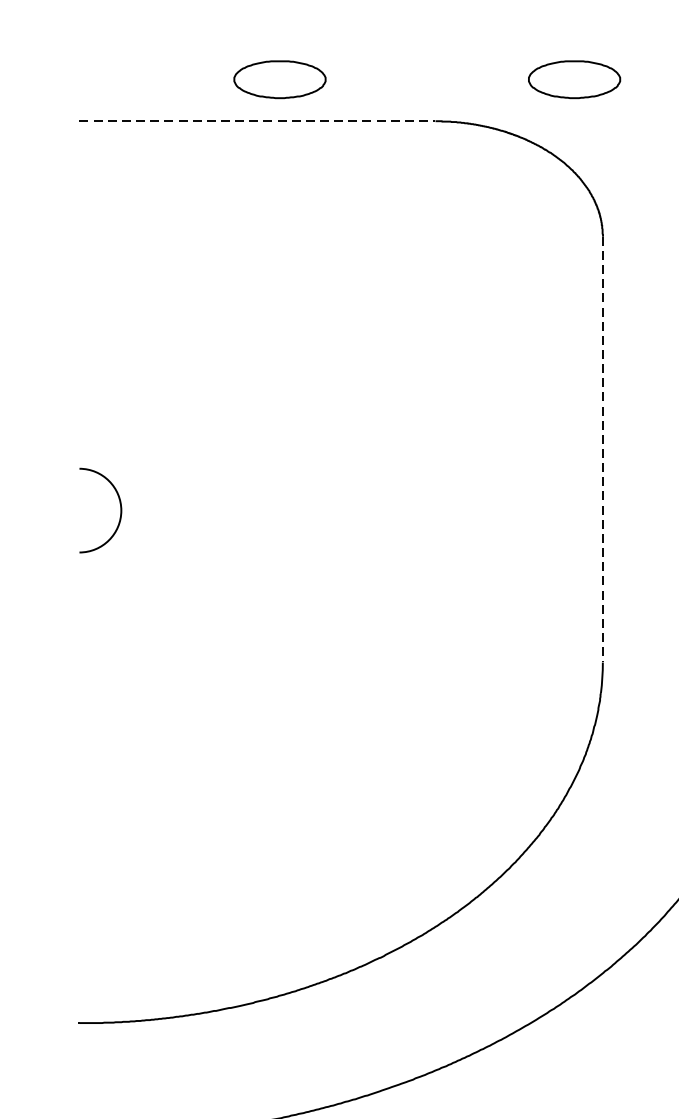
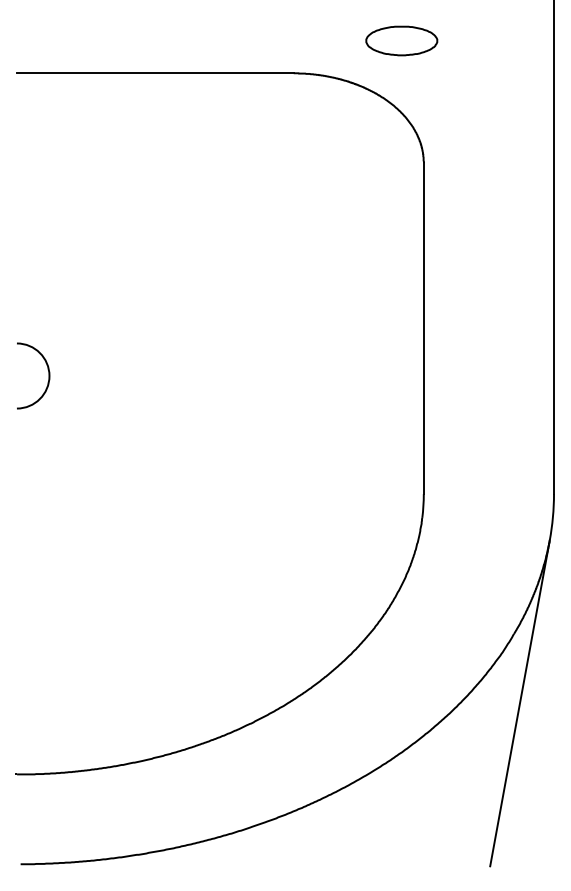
part: (279, 79) -> (172, 40), removed
line: (257, 121) -> (155, 73), dashed -> solid
line: (602, 450) -> (423, 329), dashed -> solid

